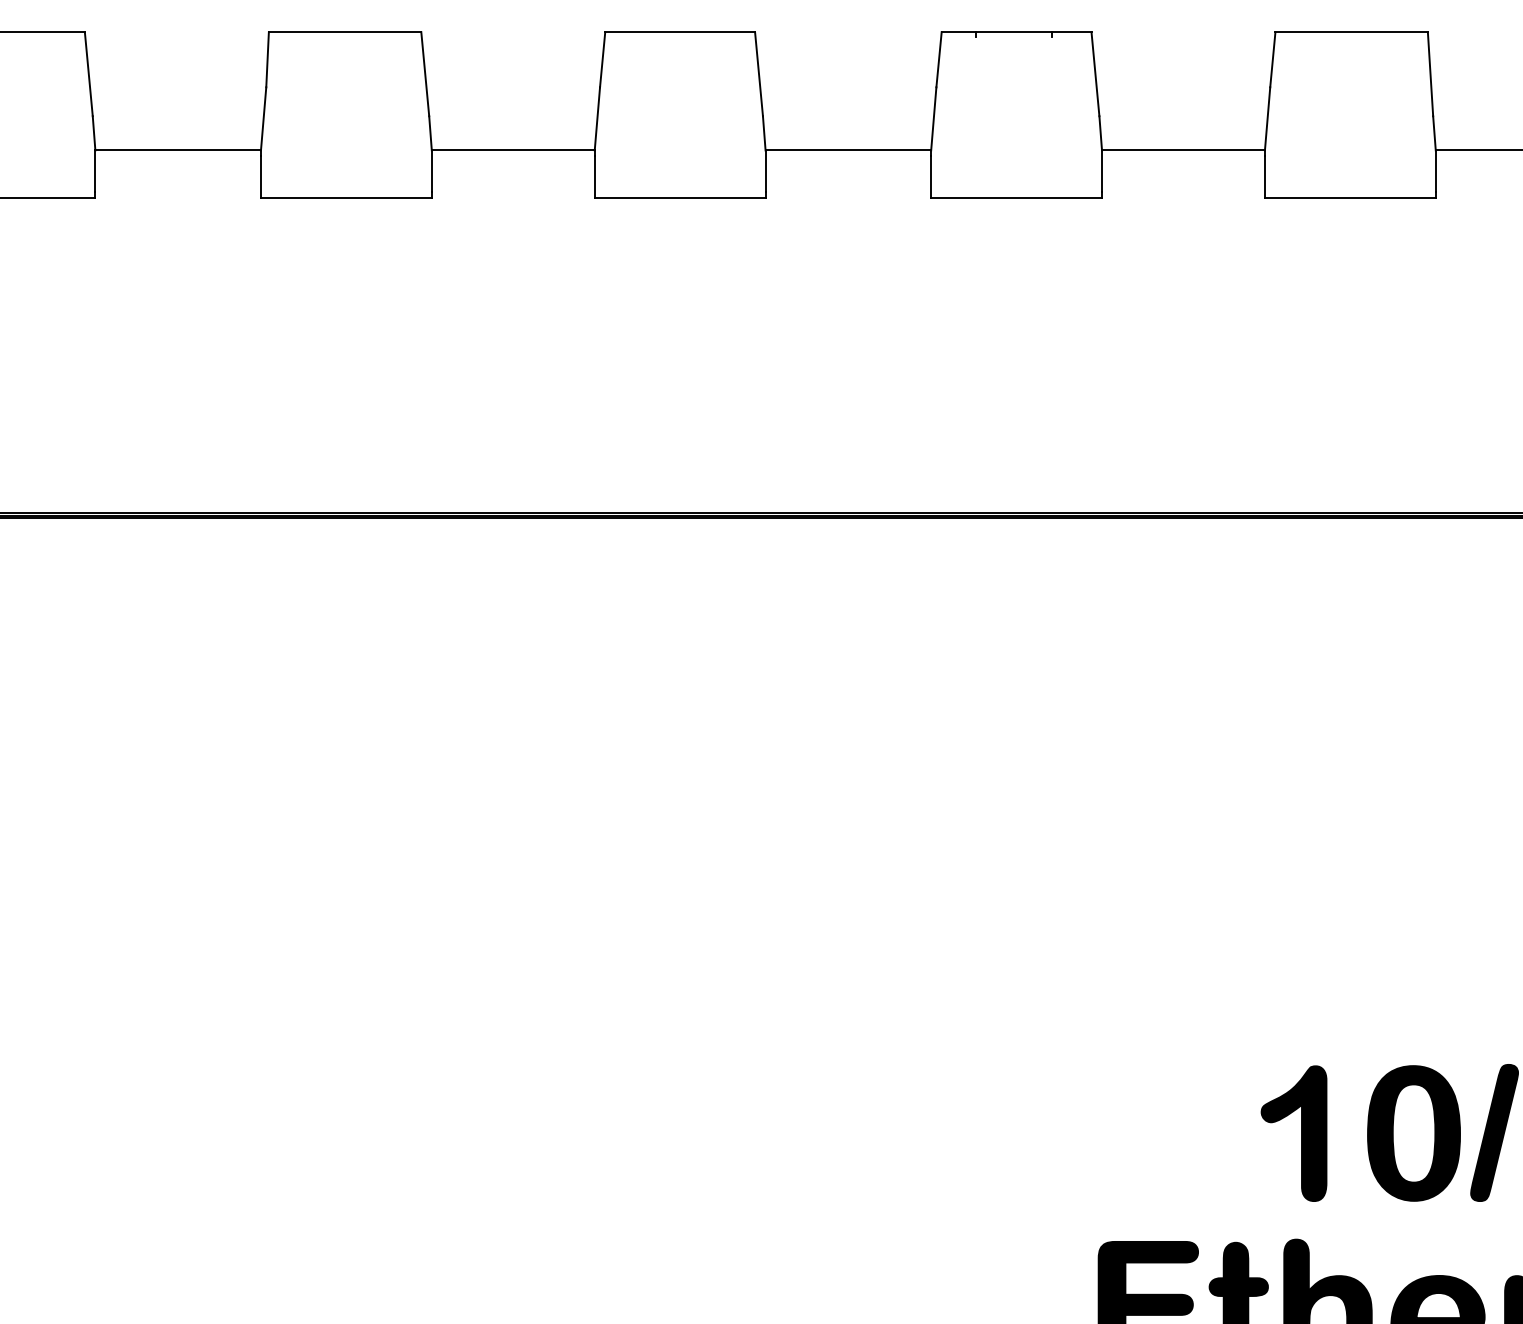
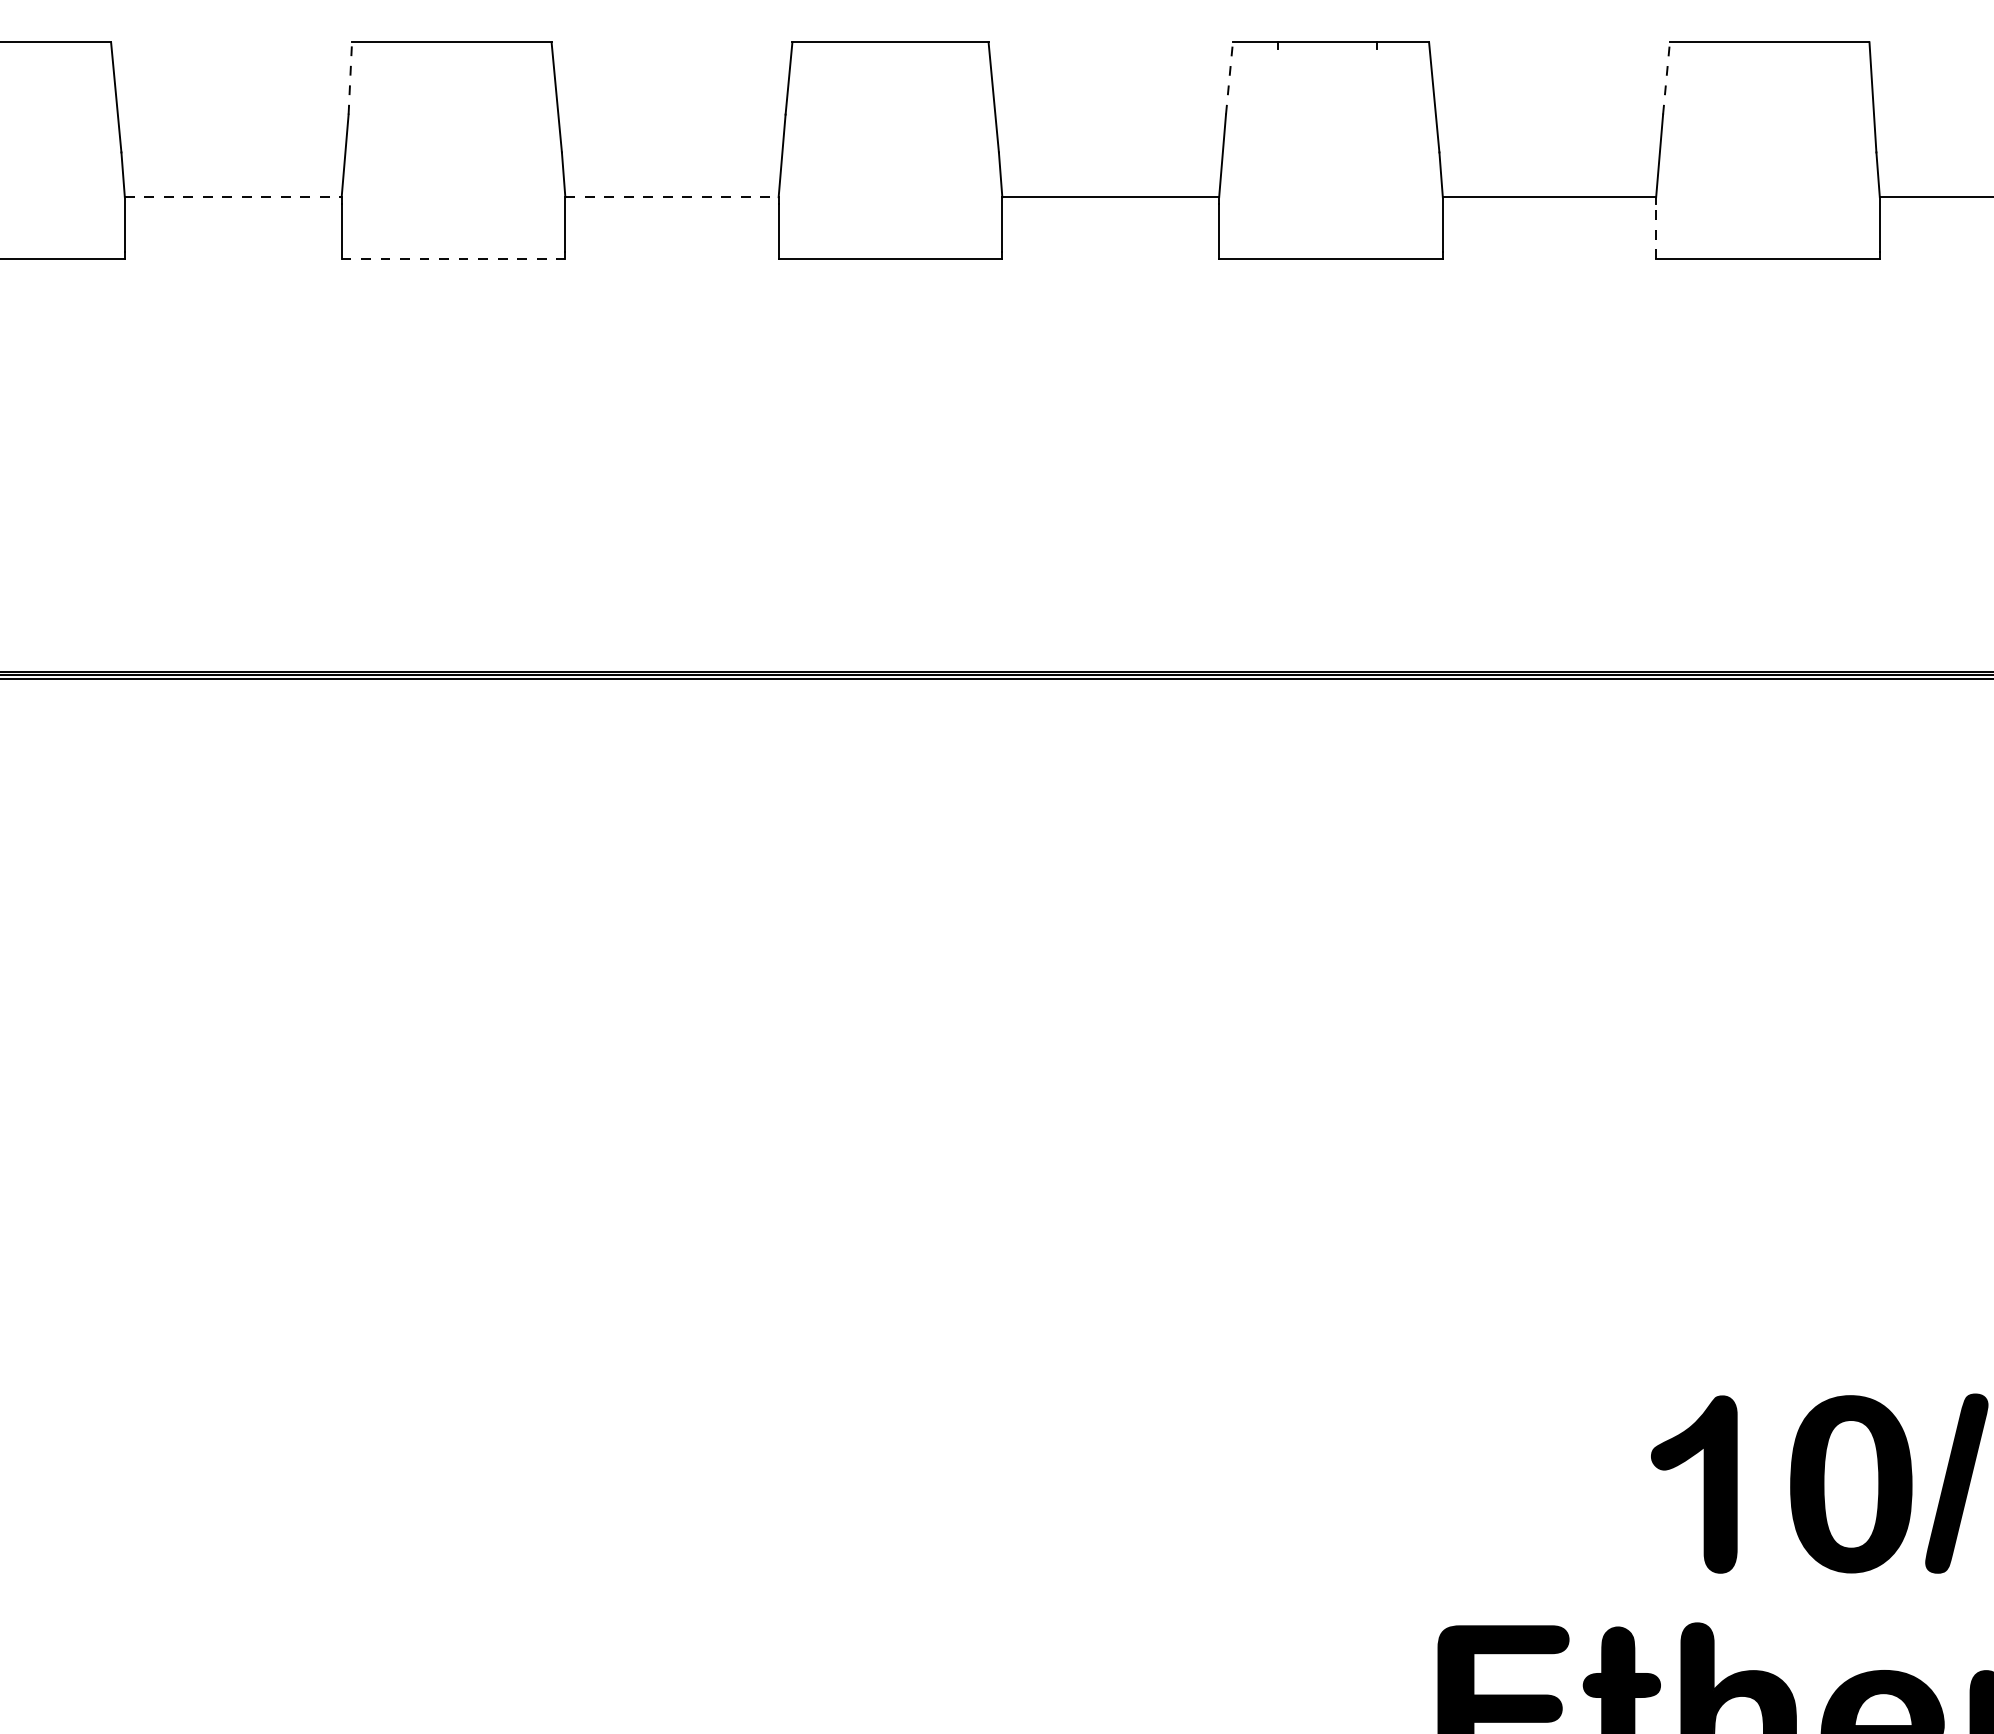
line: (267, 59) -> (350, 78), solid -> dashed
line: (939, 59) -> (1230, 78), solid -> dashed
line: (1272, 59) -> (1666, 78), solid -> dashed
line: (178, 150) -> (233, 197), solid -> dashed
line: (513, 150) -> (672, 197), solid -> dashed
line: (1264, 176) -> (1655, 231), solid -> dashed
line: (346, 197) -> (453, 258), solid -> dashed

